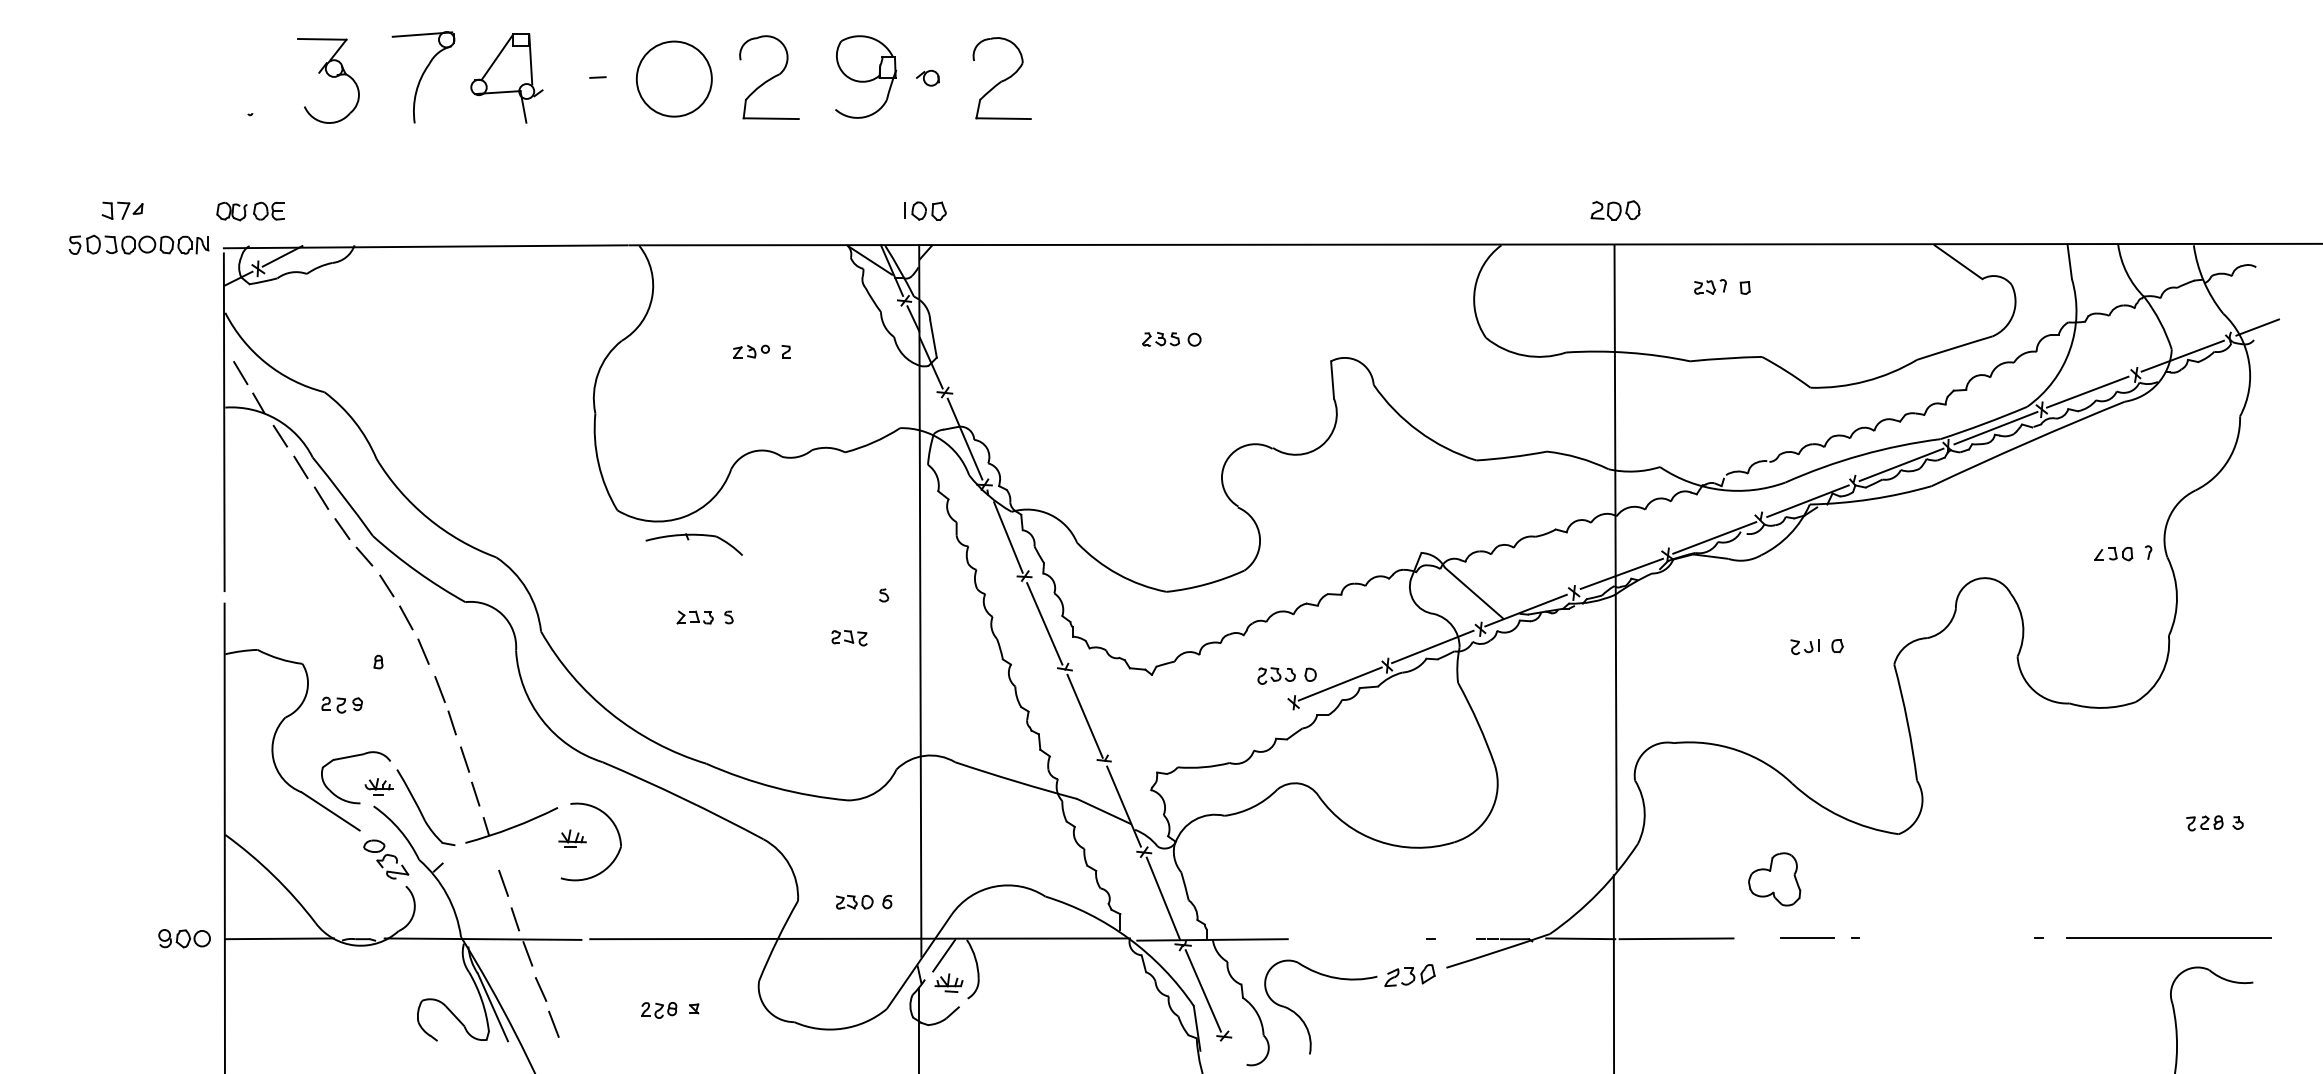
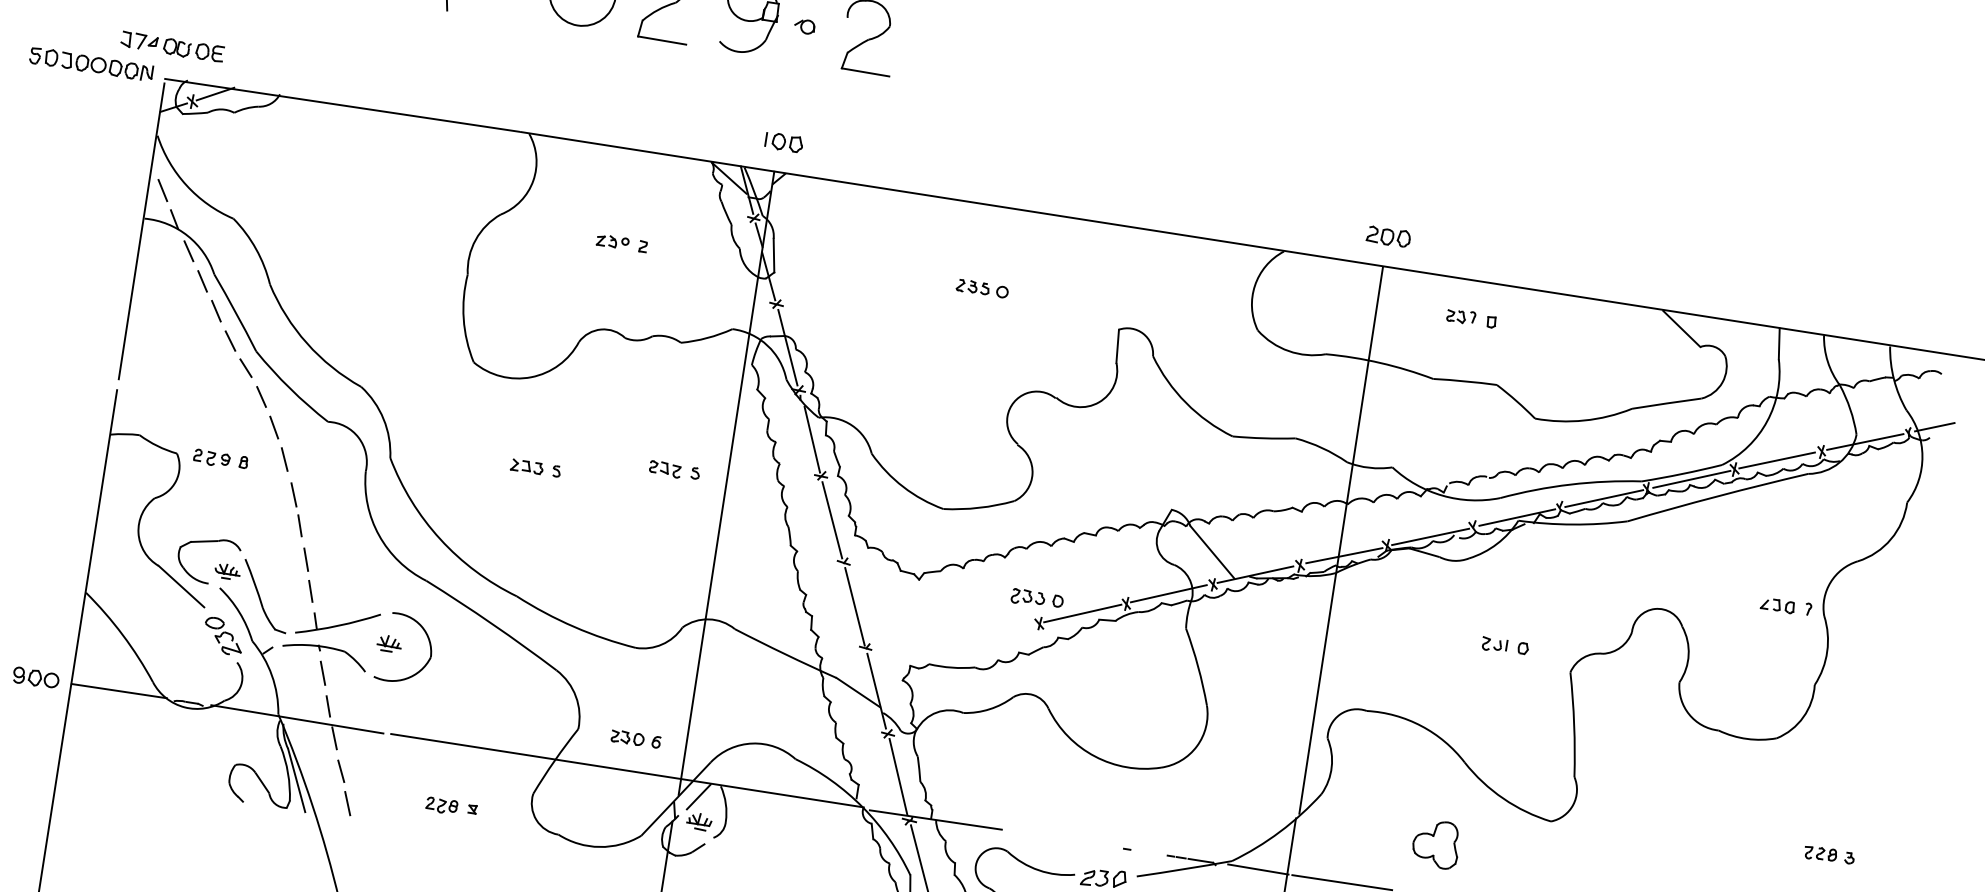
part: (122, 210) -> (139, 41), moved
part: (689, 539) -> (321, 650), moved
part: (849, 638) -> (665, 469), moved
part: (341, 704) -> (211, 457), moved

